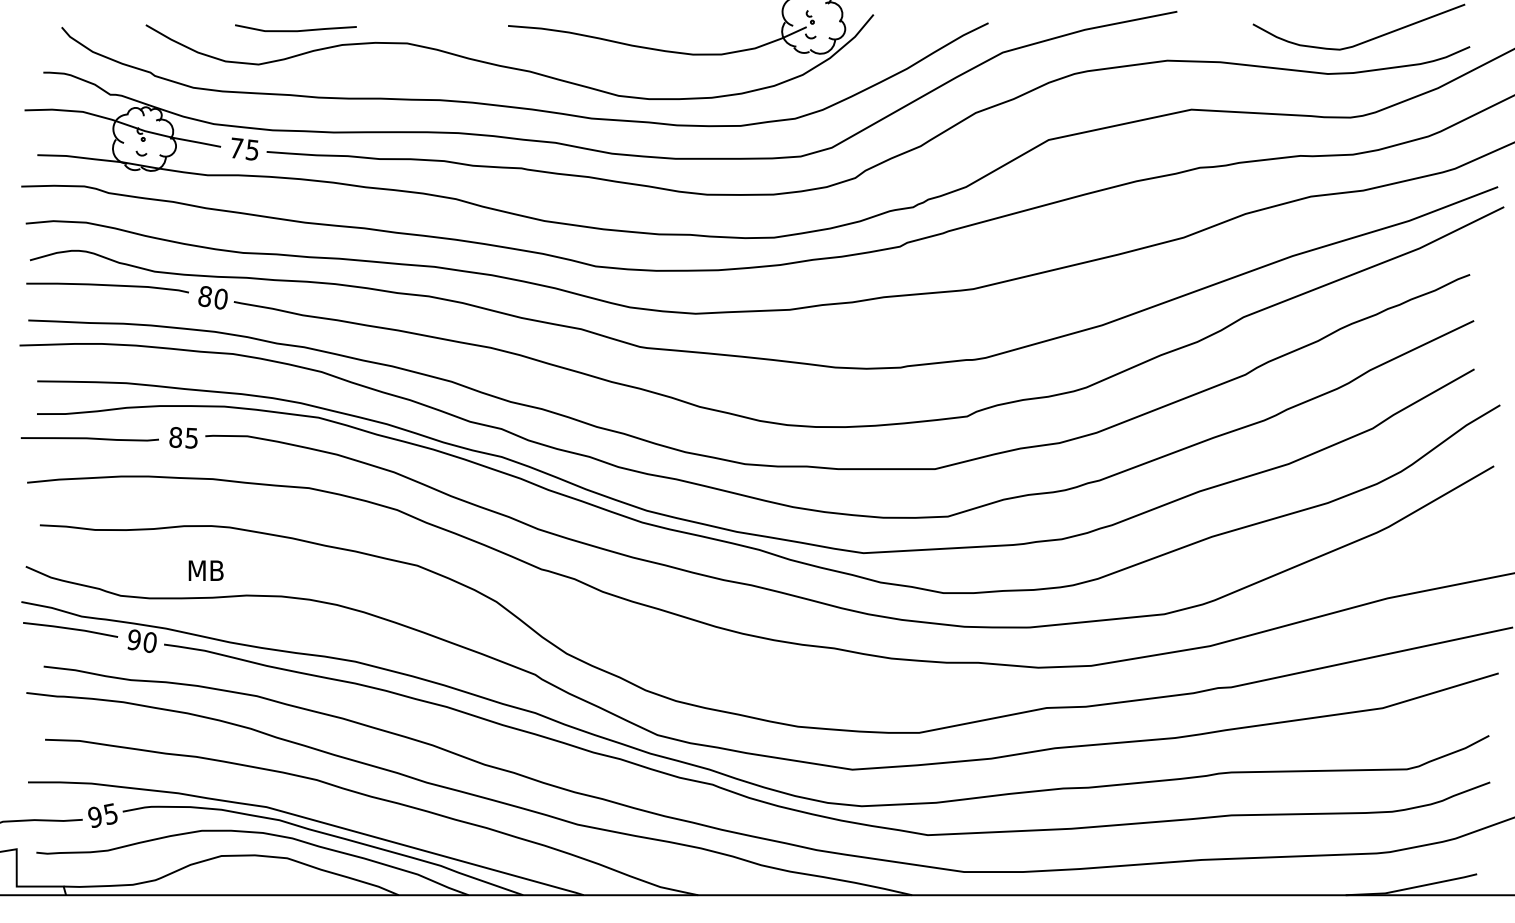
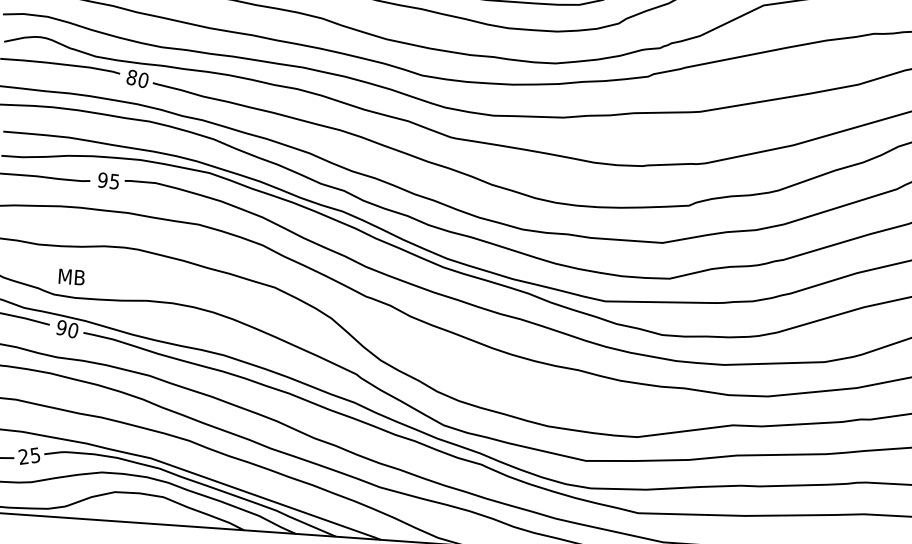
text: (175, 437) -> (102, 180), 85 -> 95
text: (205, 570) -> (71, 276), moved
text: (94, 817) -> (23, 457), 95 -> 25

